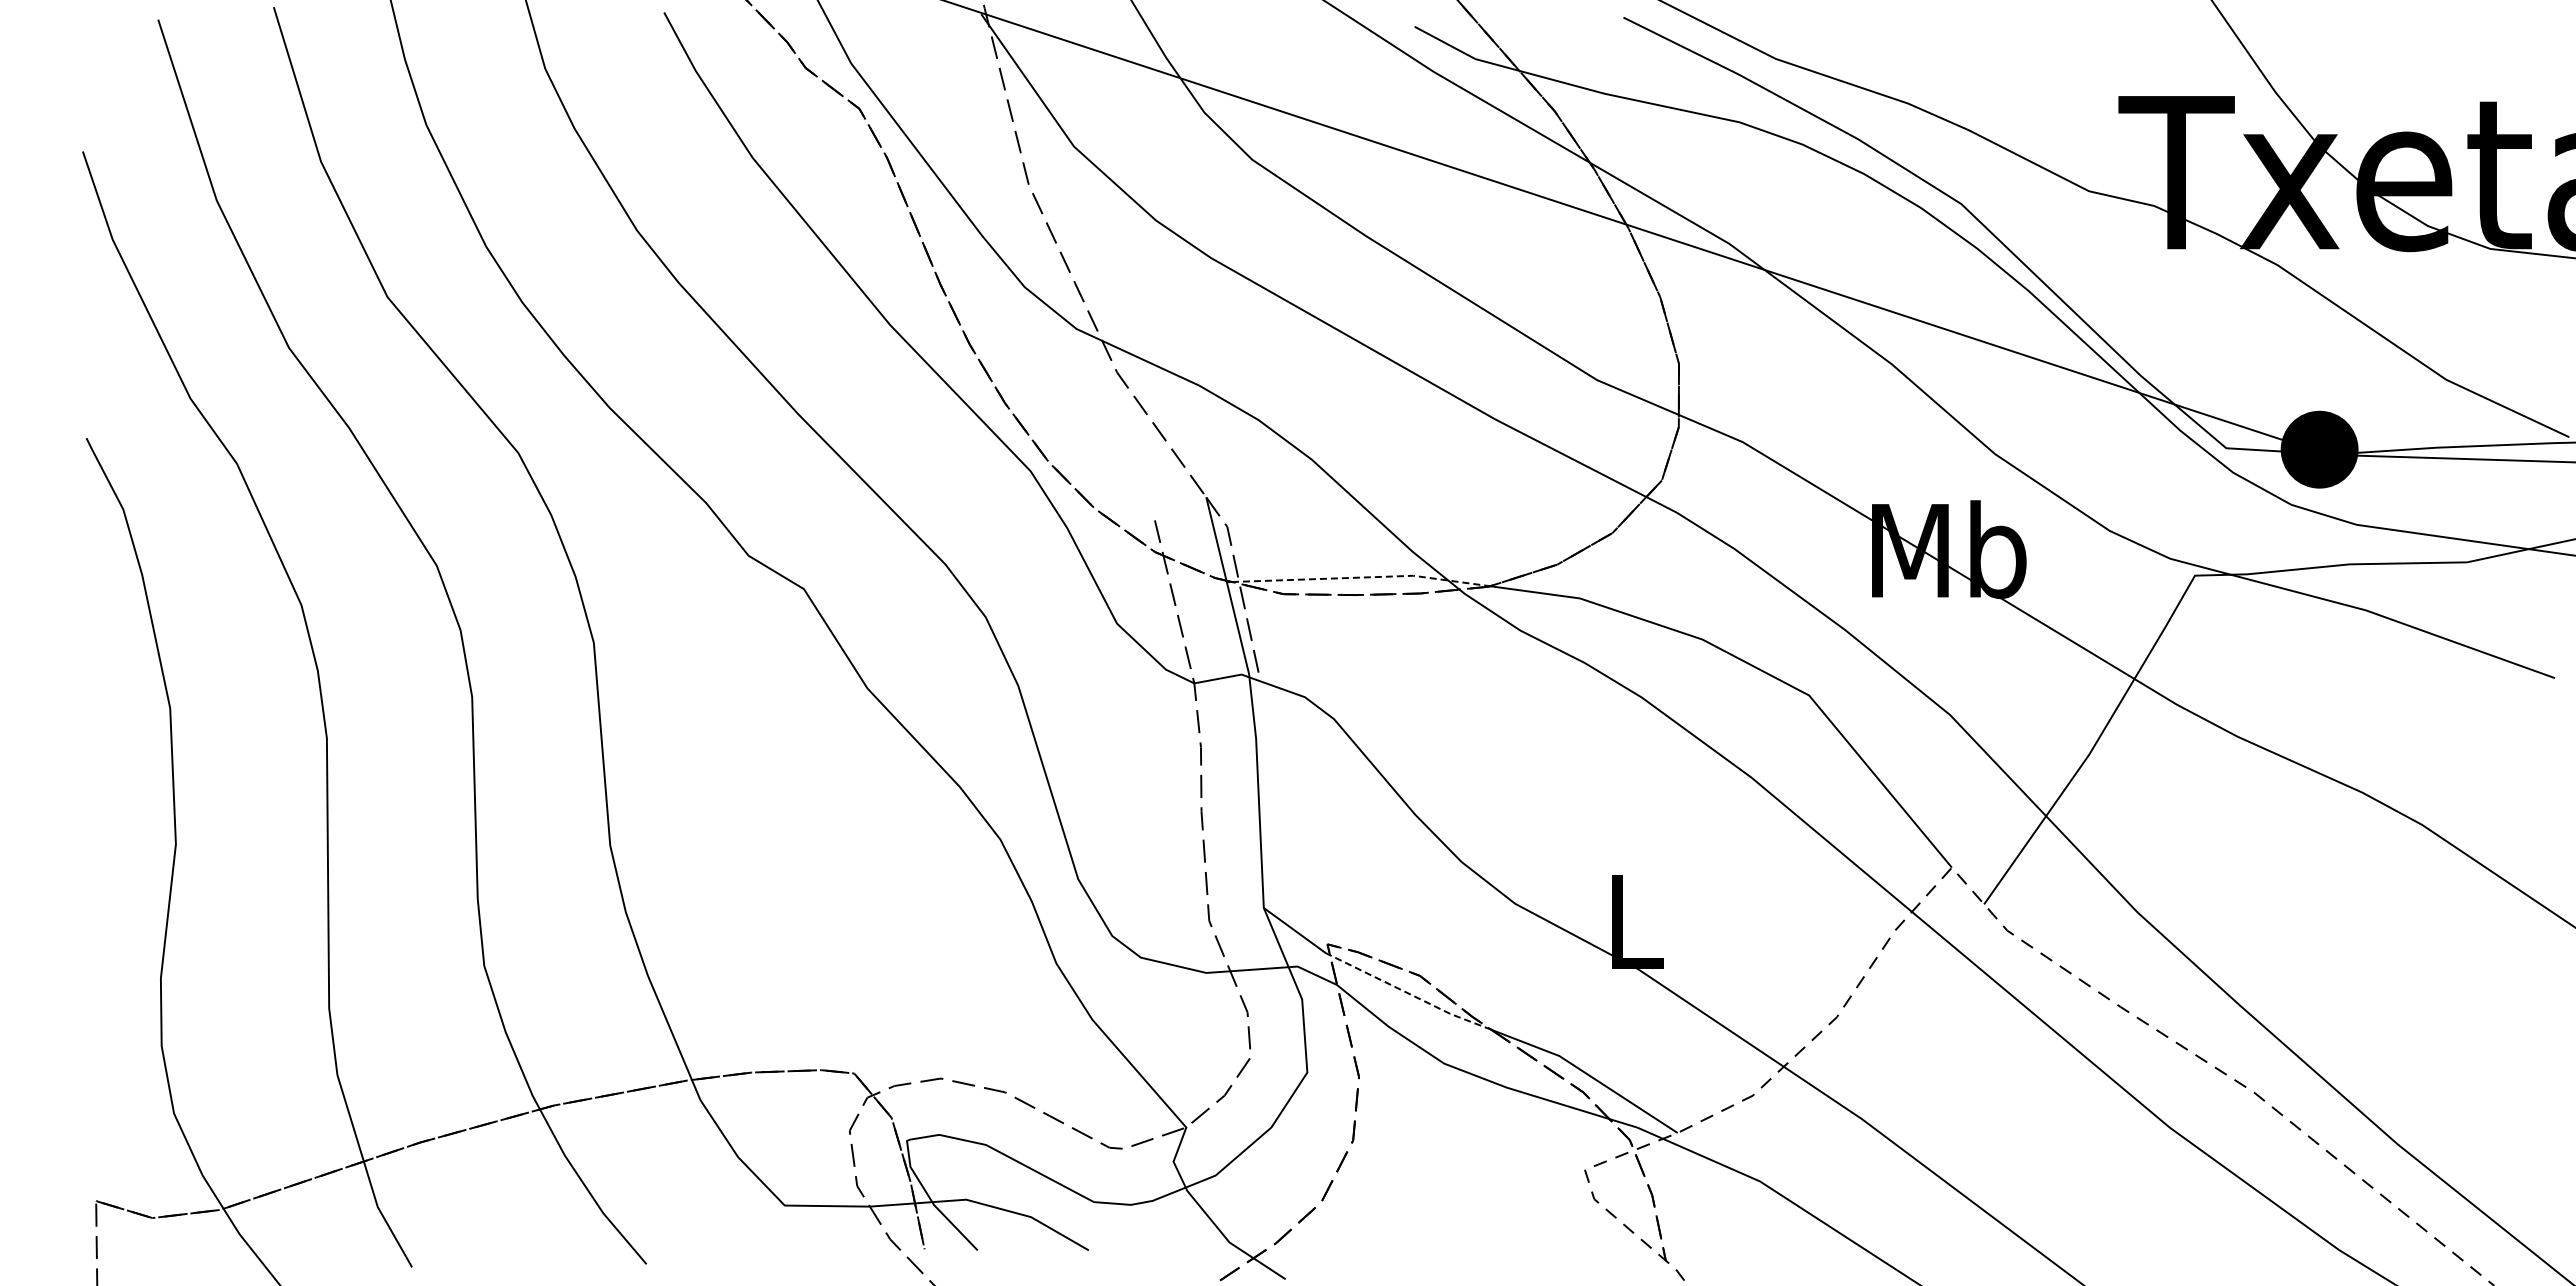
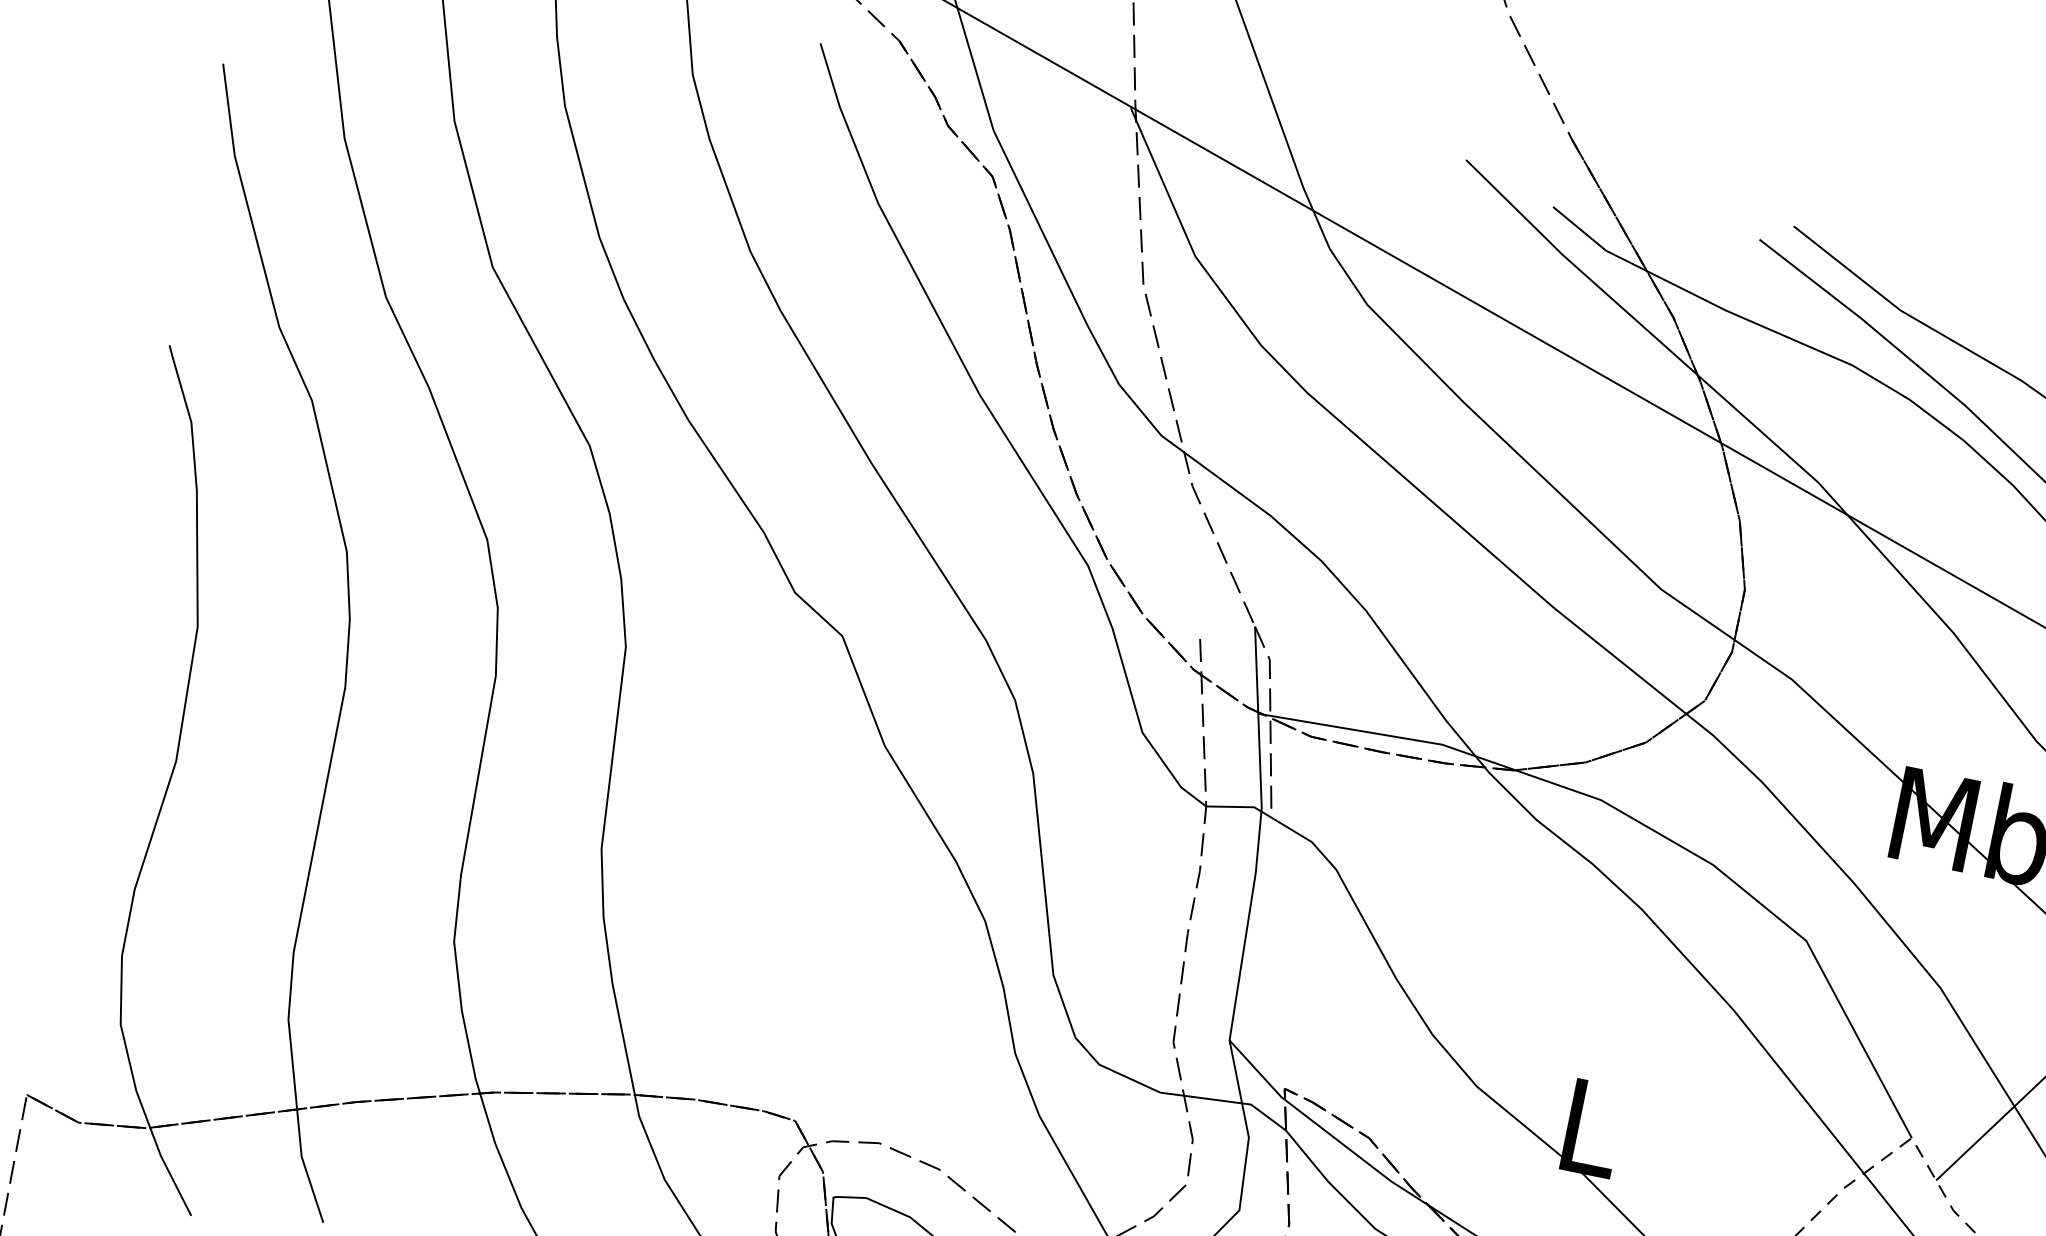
line: (1362, 577) -> (1392, 736), dashed -> solid
line: (1410, 994) -> (1356, 1154), dashed -> solid

